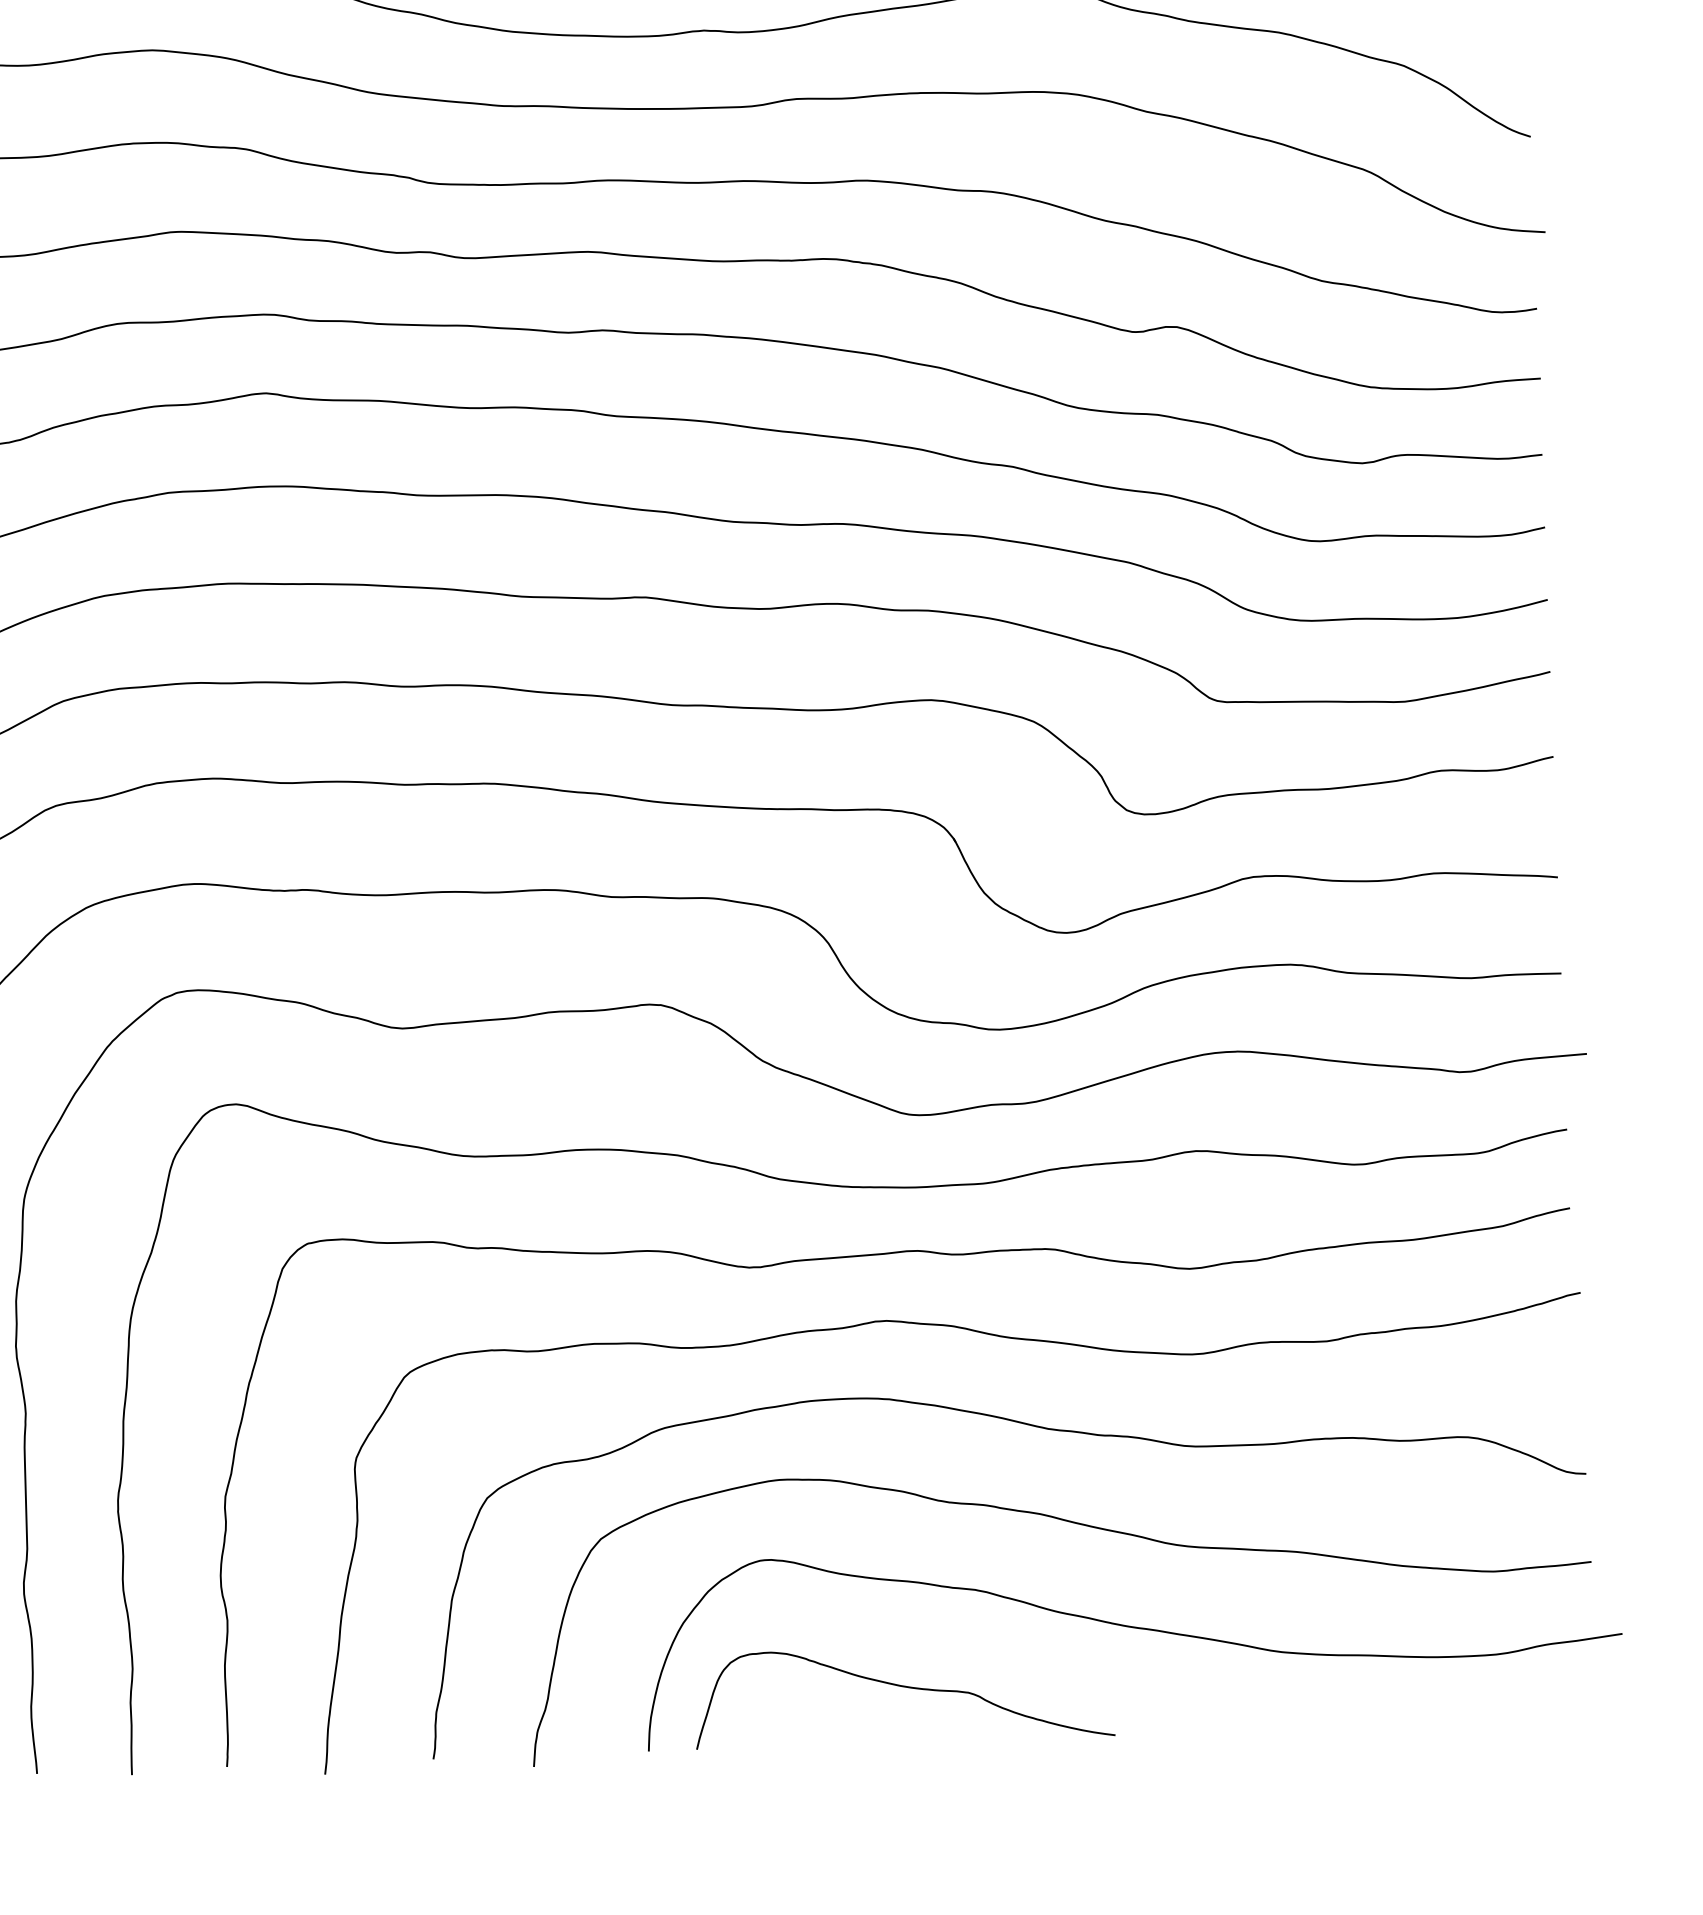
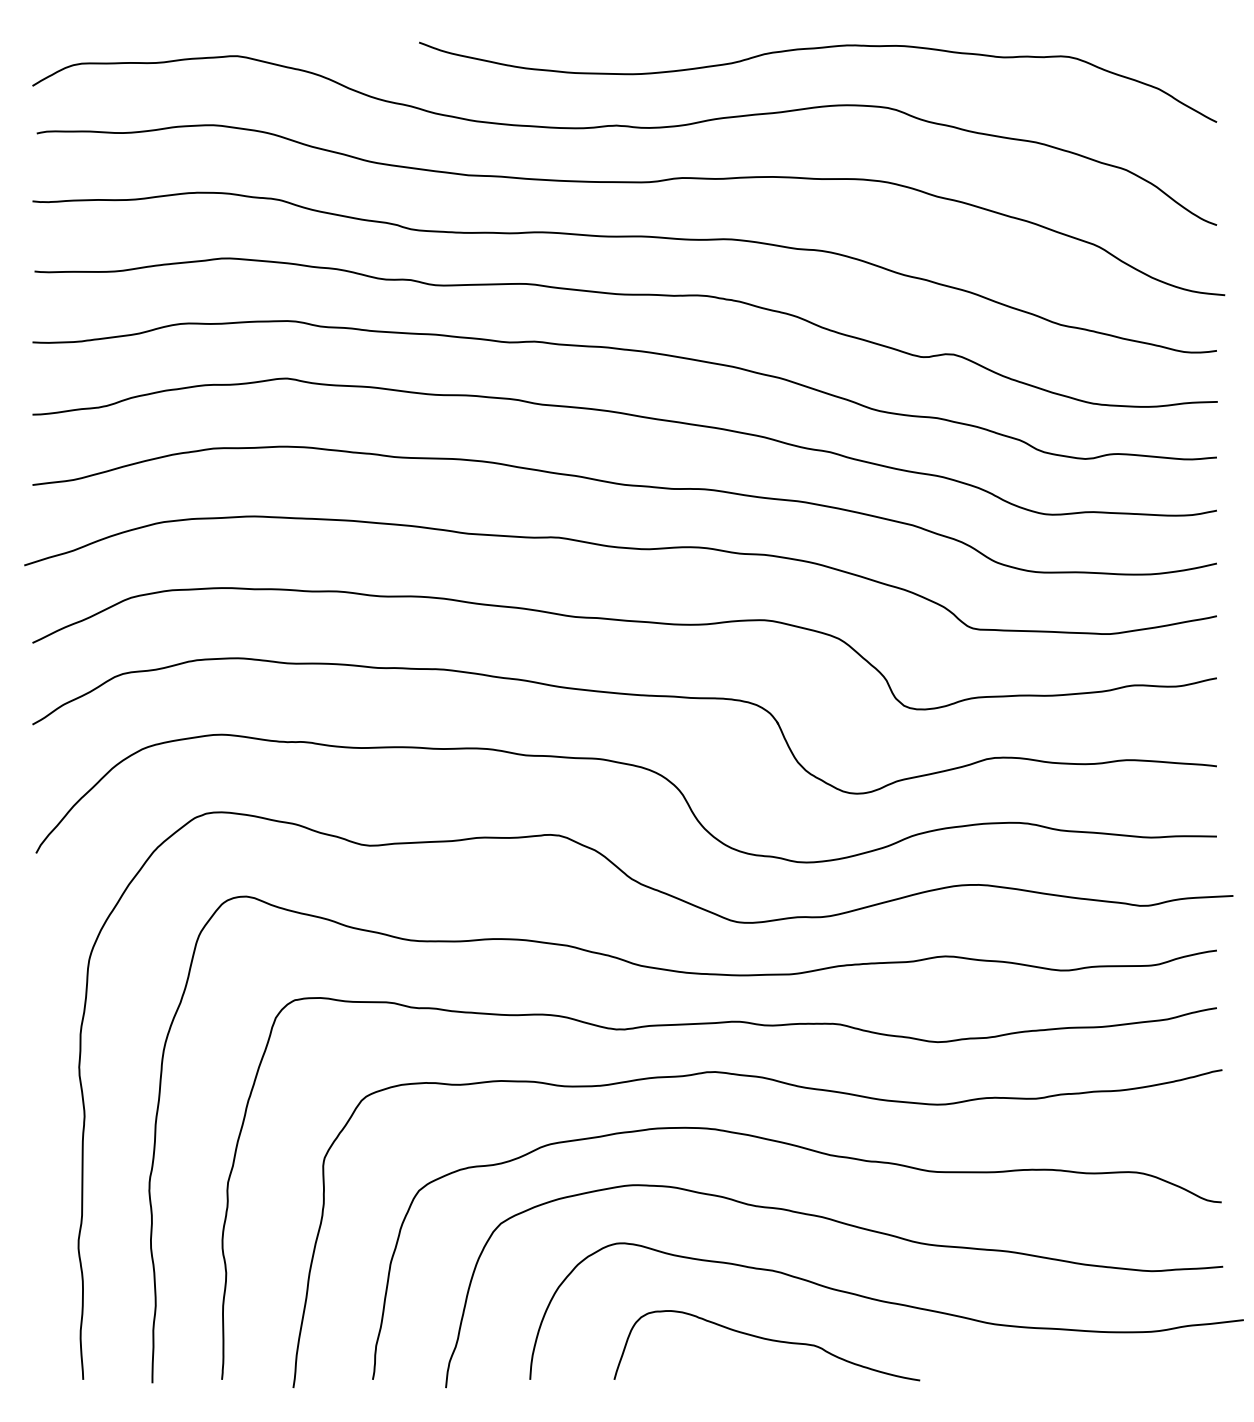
curve: (903, 1688) -> (766, 1340), moved

